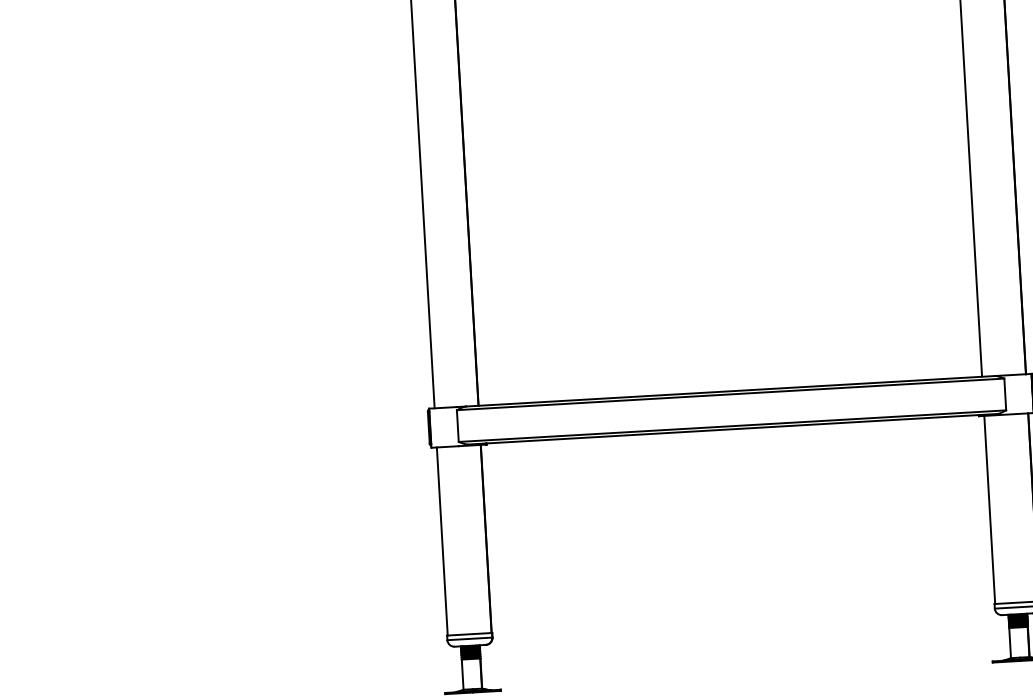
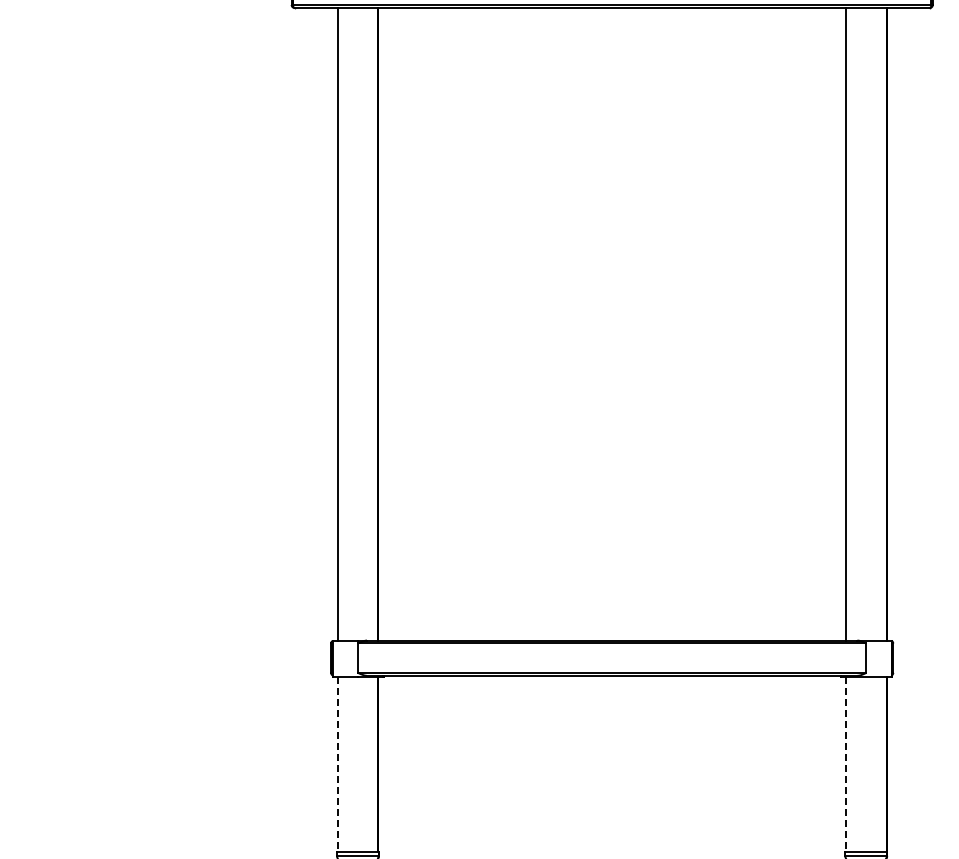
line: (989, 510) -> (845, 764), solid -> dashed
line: (442, 541) -> (337, 764), solid -> dashed

